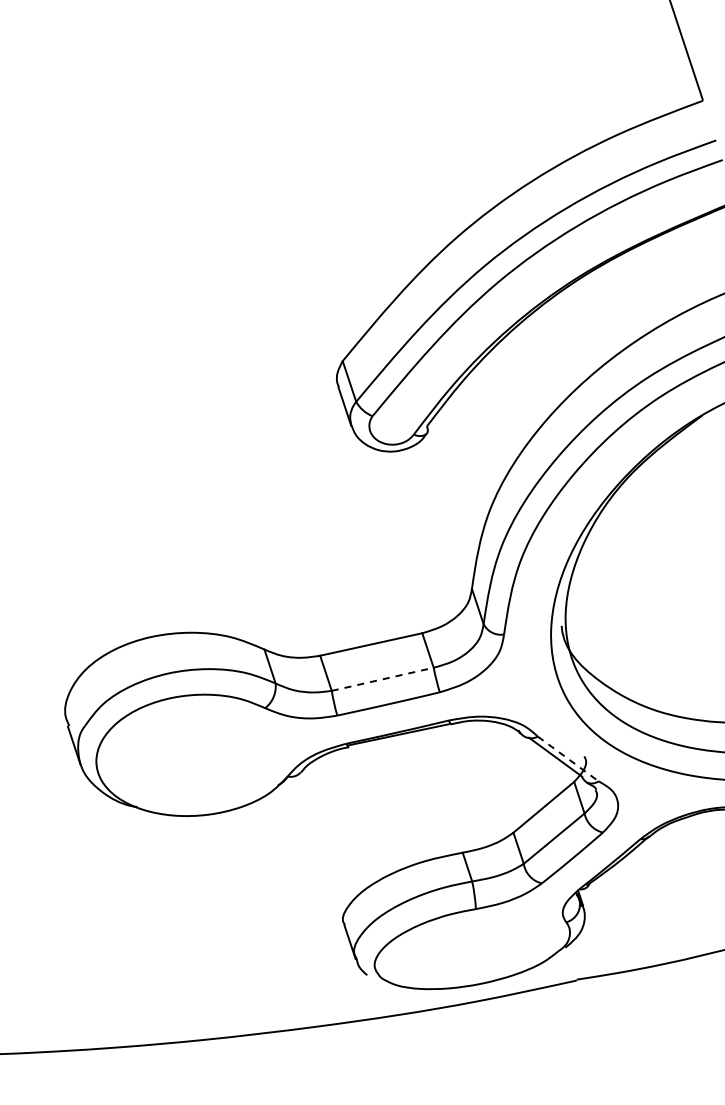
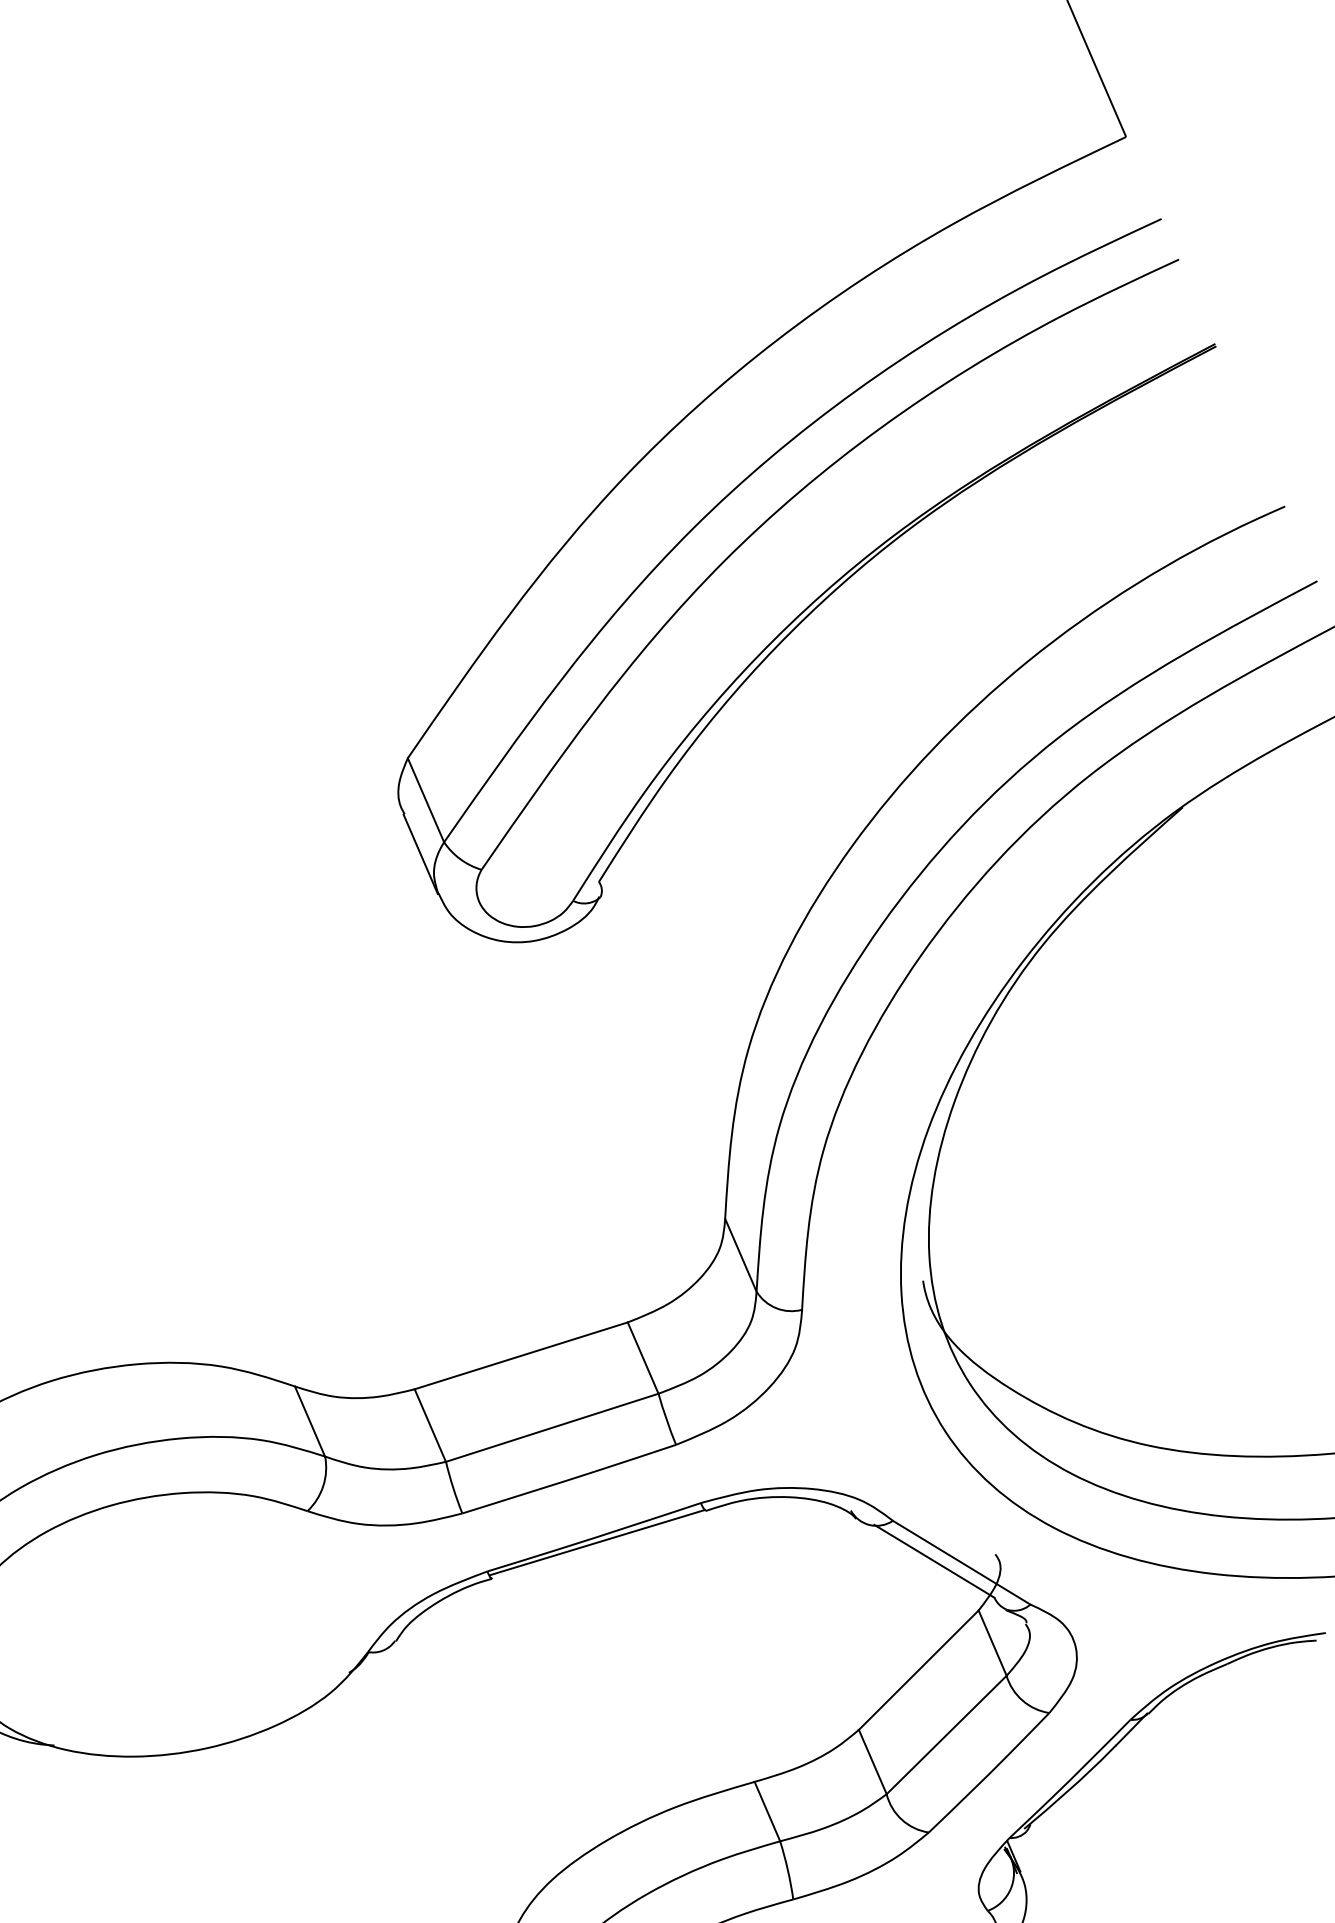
line: (383, 679) -> (553, 1428), dashed -> solid
line: (568, 758) -> (962, 1561), dashed -> solid

